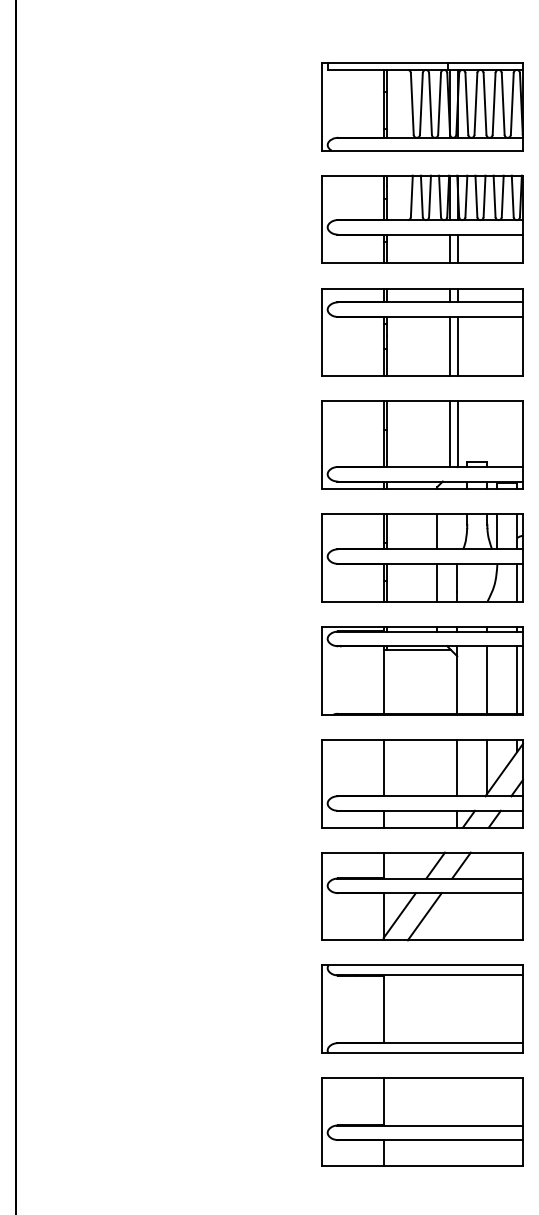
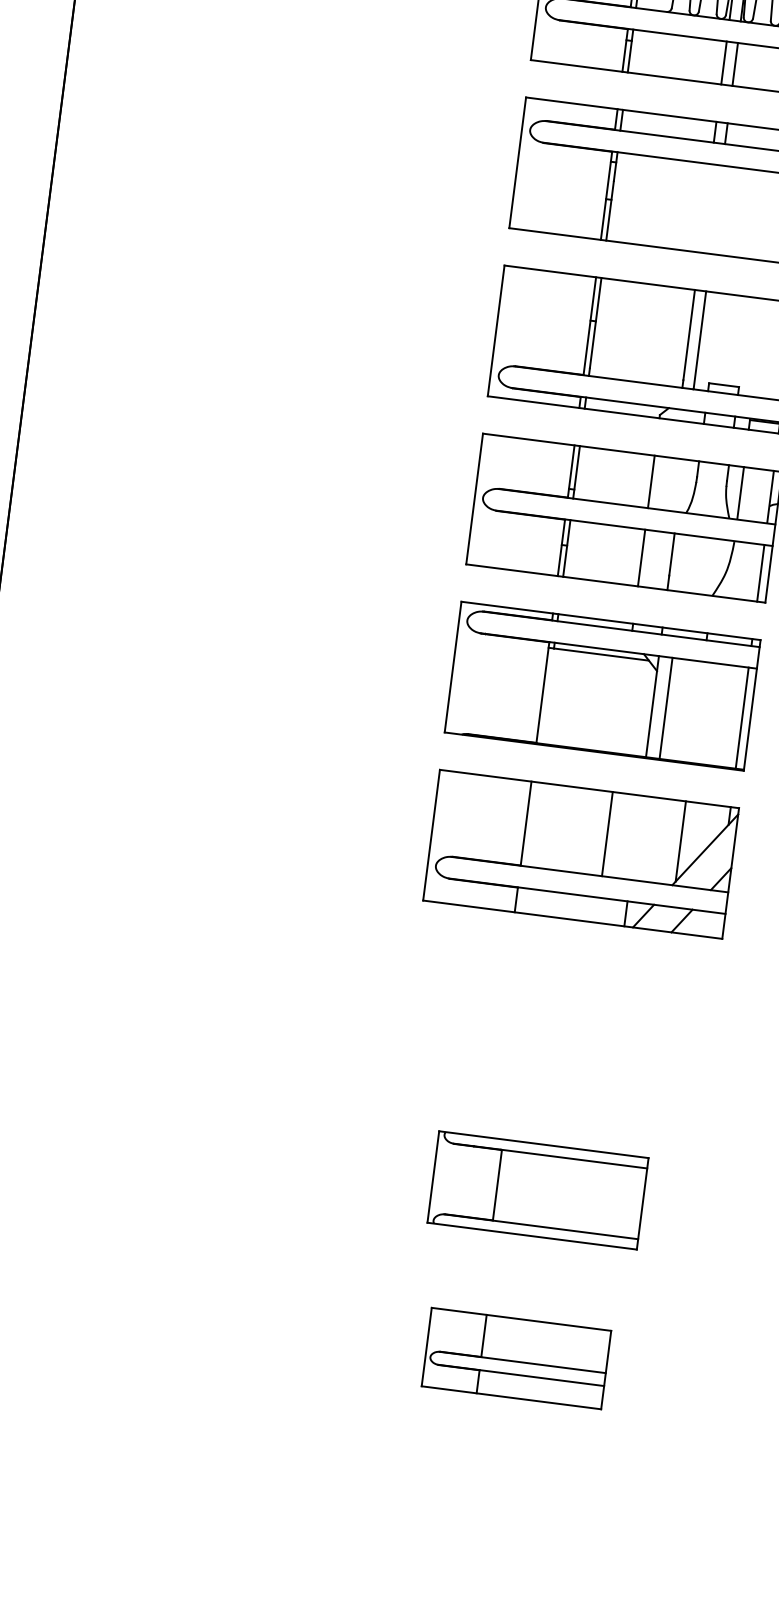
line: (450, 346) -> (706, 208), removed
line: (457, 346) -> (716, 209), removed
line: (487, 680) -> (666, 709), moved
line: (457, 767) -> (607, 833), moved
part: (422, 896) -> (559, 1022), removed
part: (422, 1008) -> (538, 1189), size x0.7
part: (422, 1121) -> (516, 1357), size x0.6

